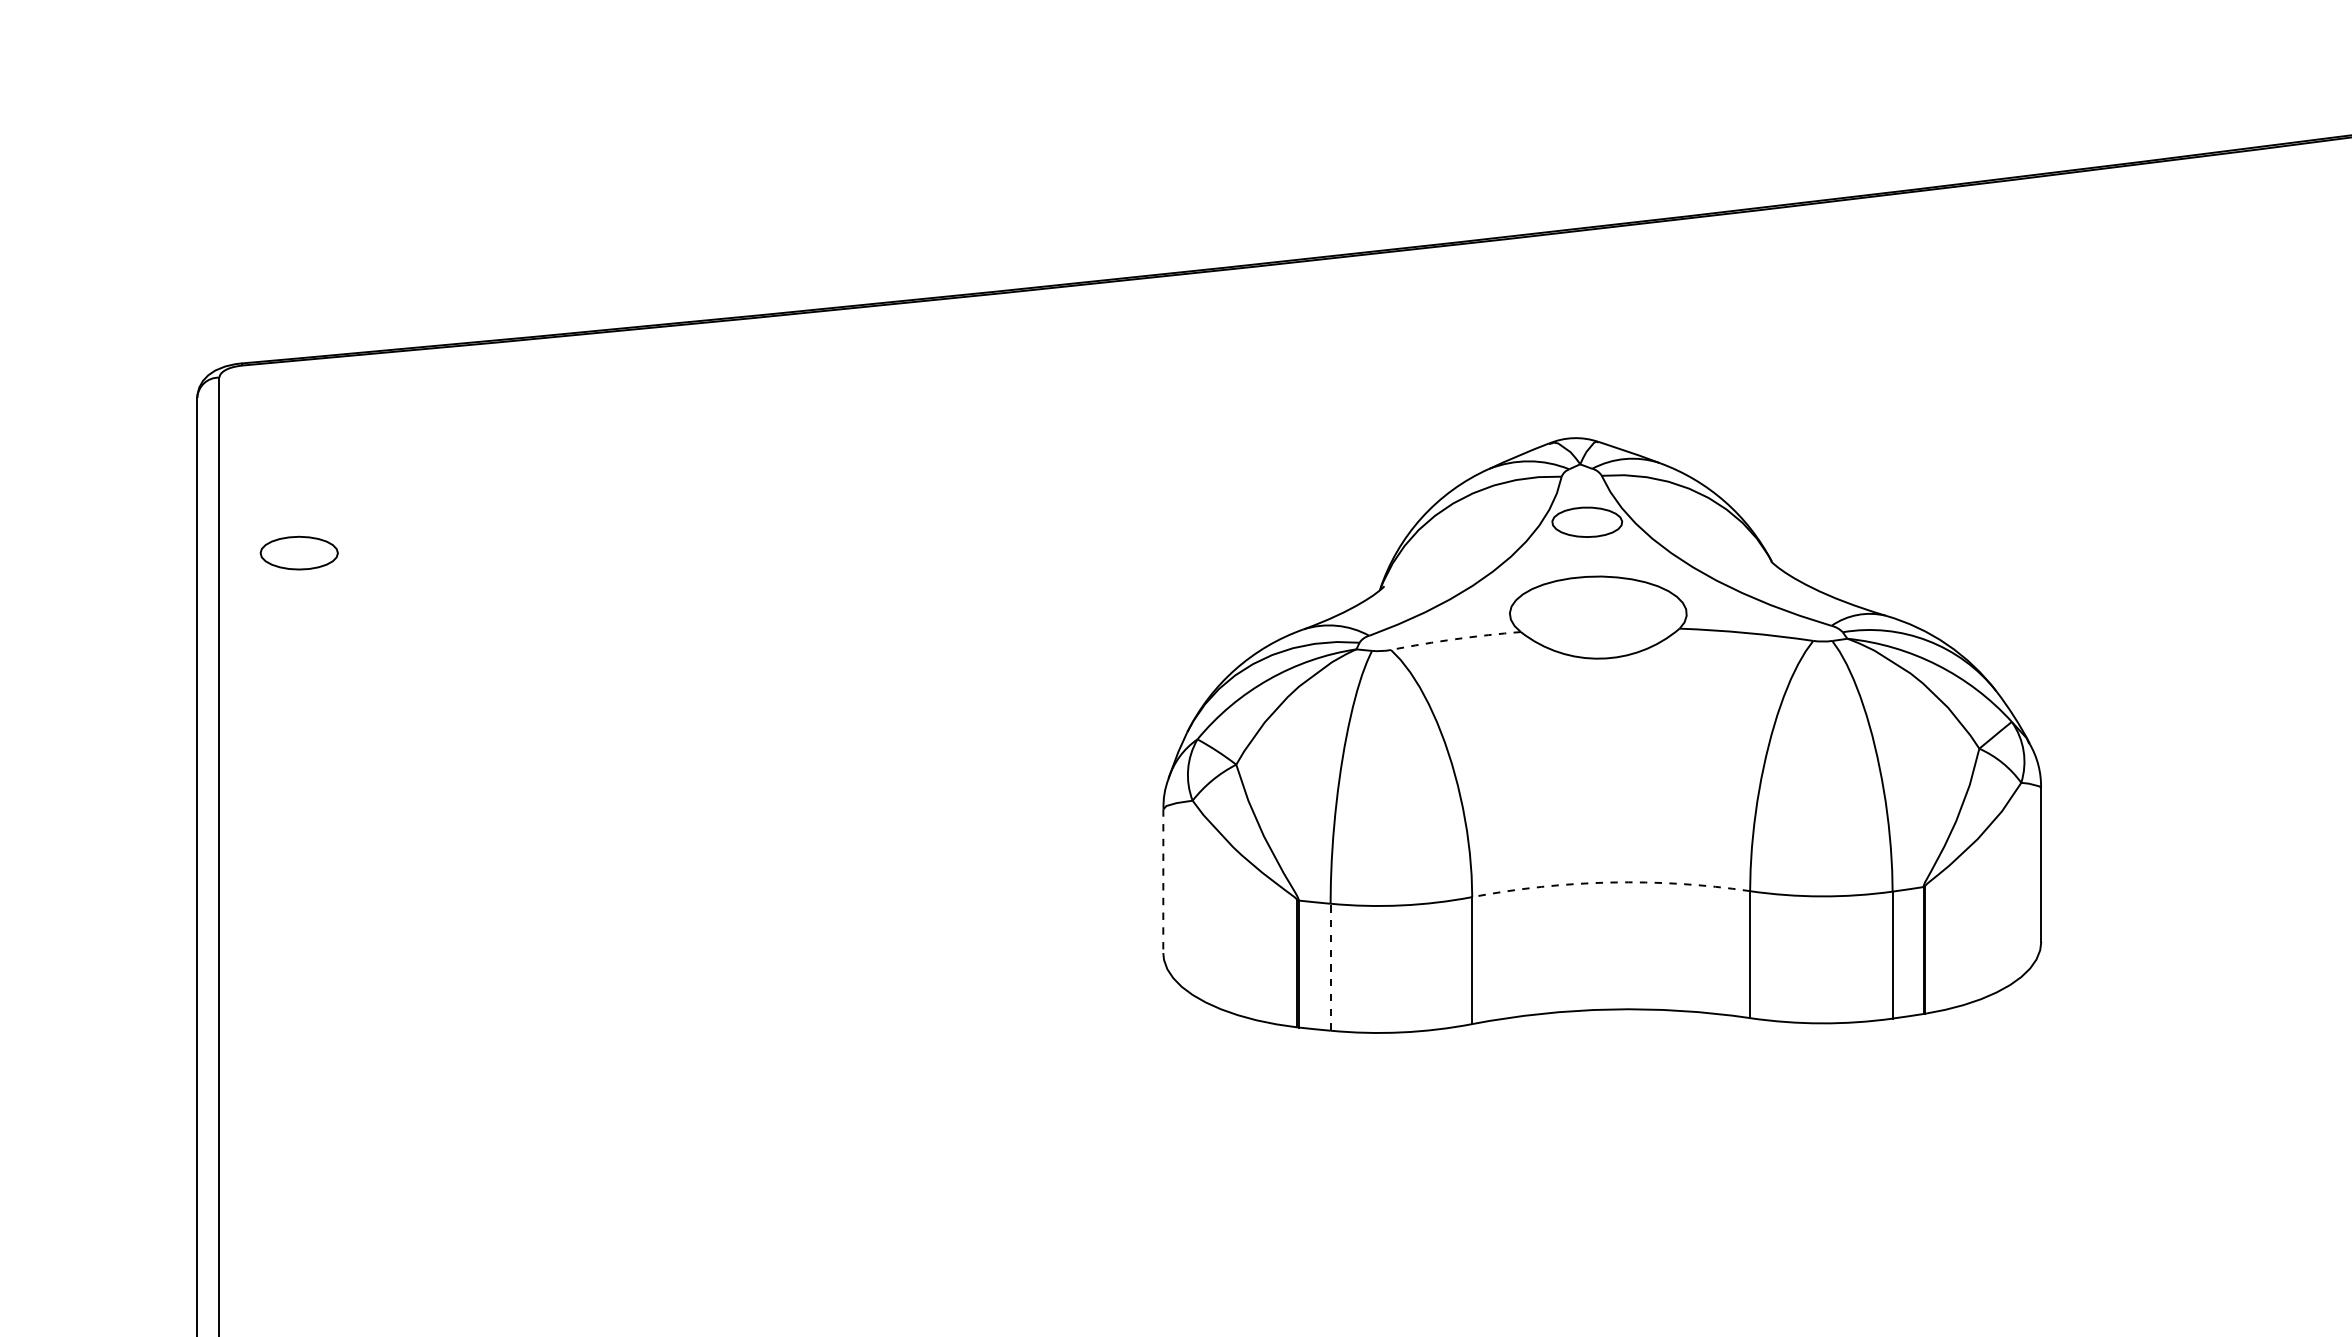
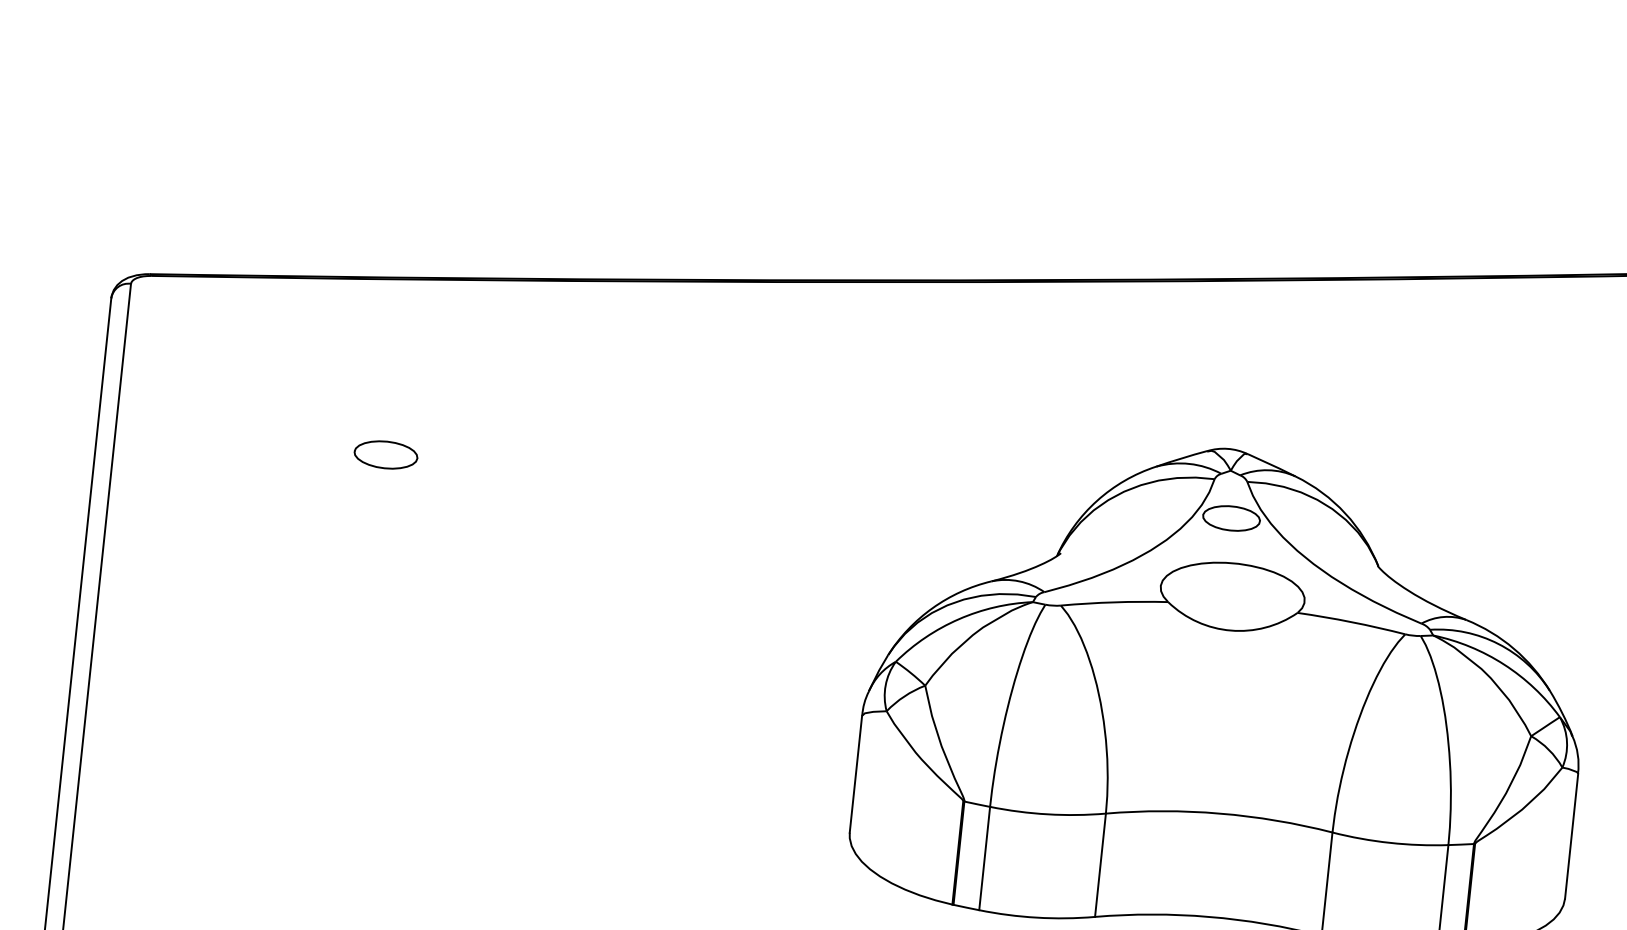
part: (298, 552) -> (385, 454), moved
arc: (1455, 639) -> (1114, 602), dashed -> solid
line: (1163, 881) -> (856, 774), dashed -> solid
arc: (1610, 882) -> (1219, 813), dashed -> solid
line: (1330, 966) -> (984, 857), dashed -> solid

